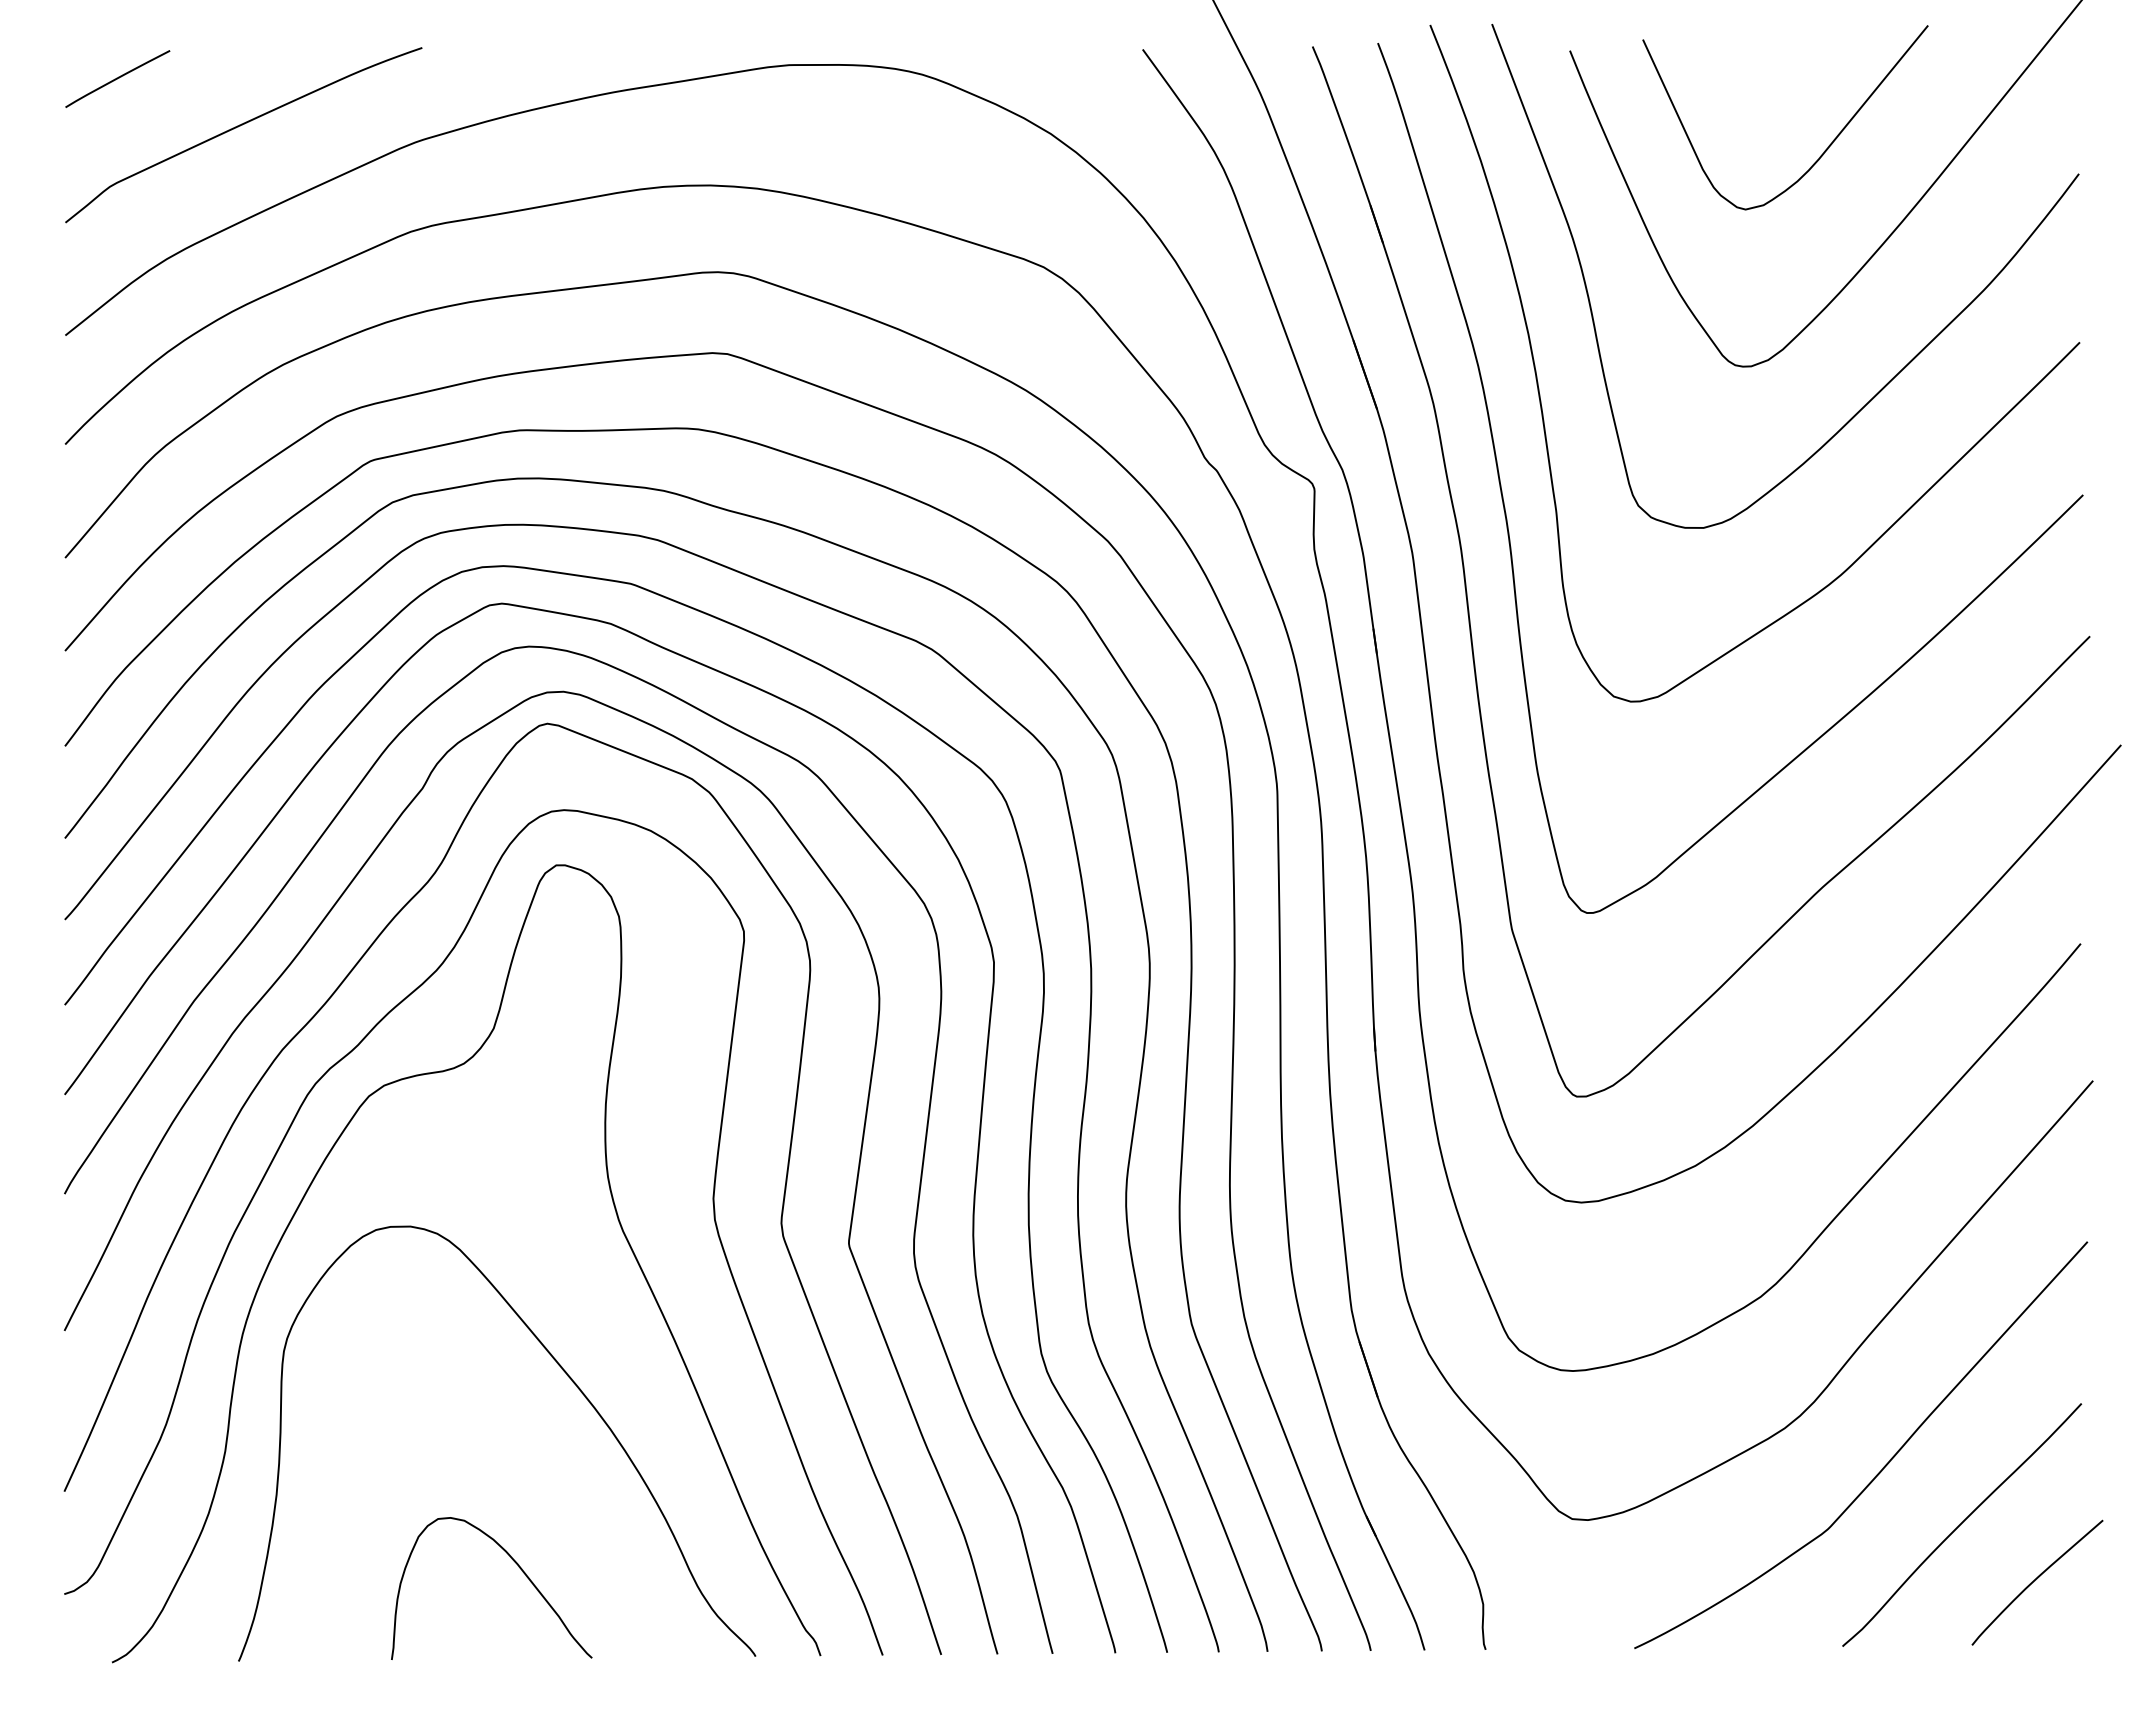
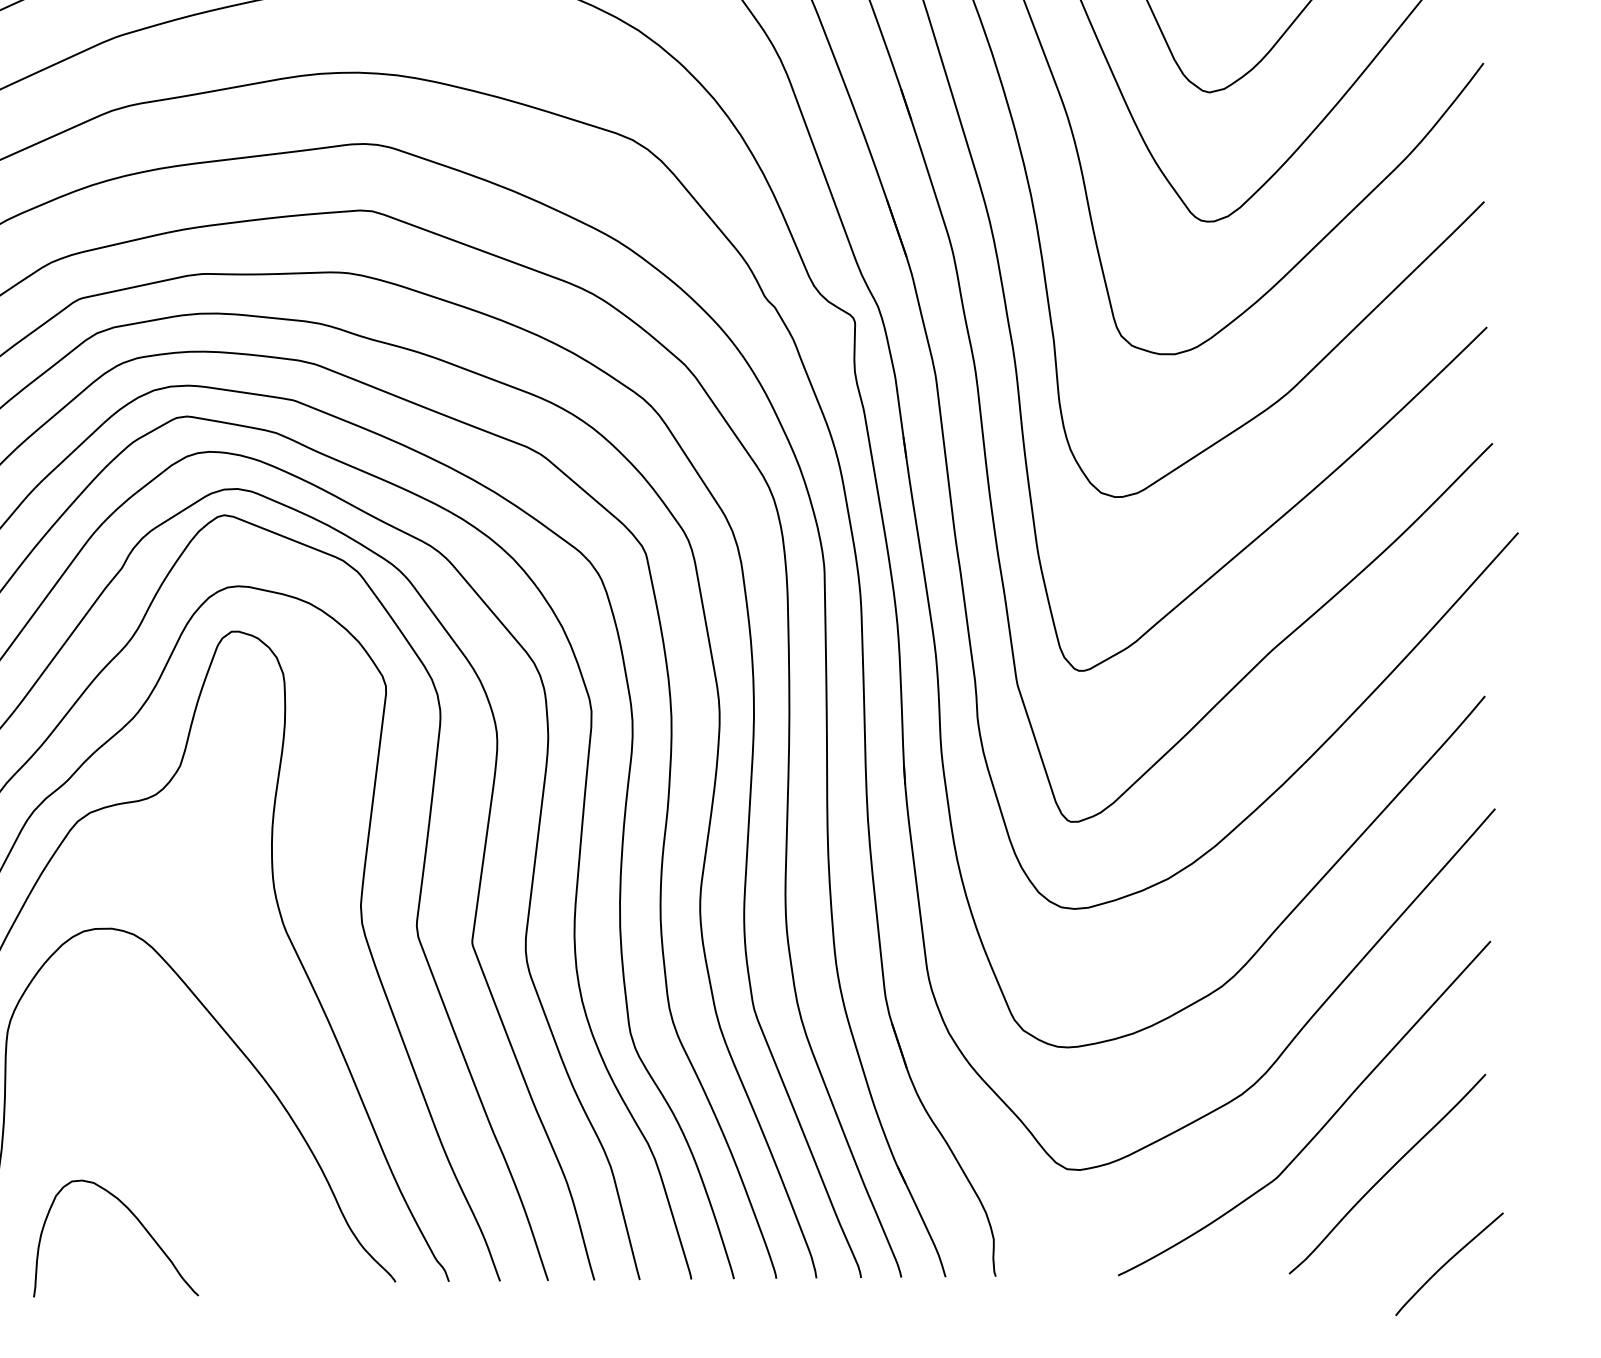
curve: (518, 1567) -> (138, 1221), moved
curve: (2036, 1580) -> (1448, 1262), moved

